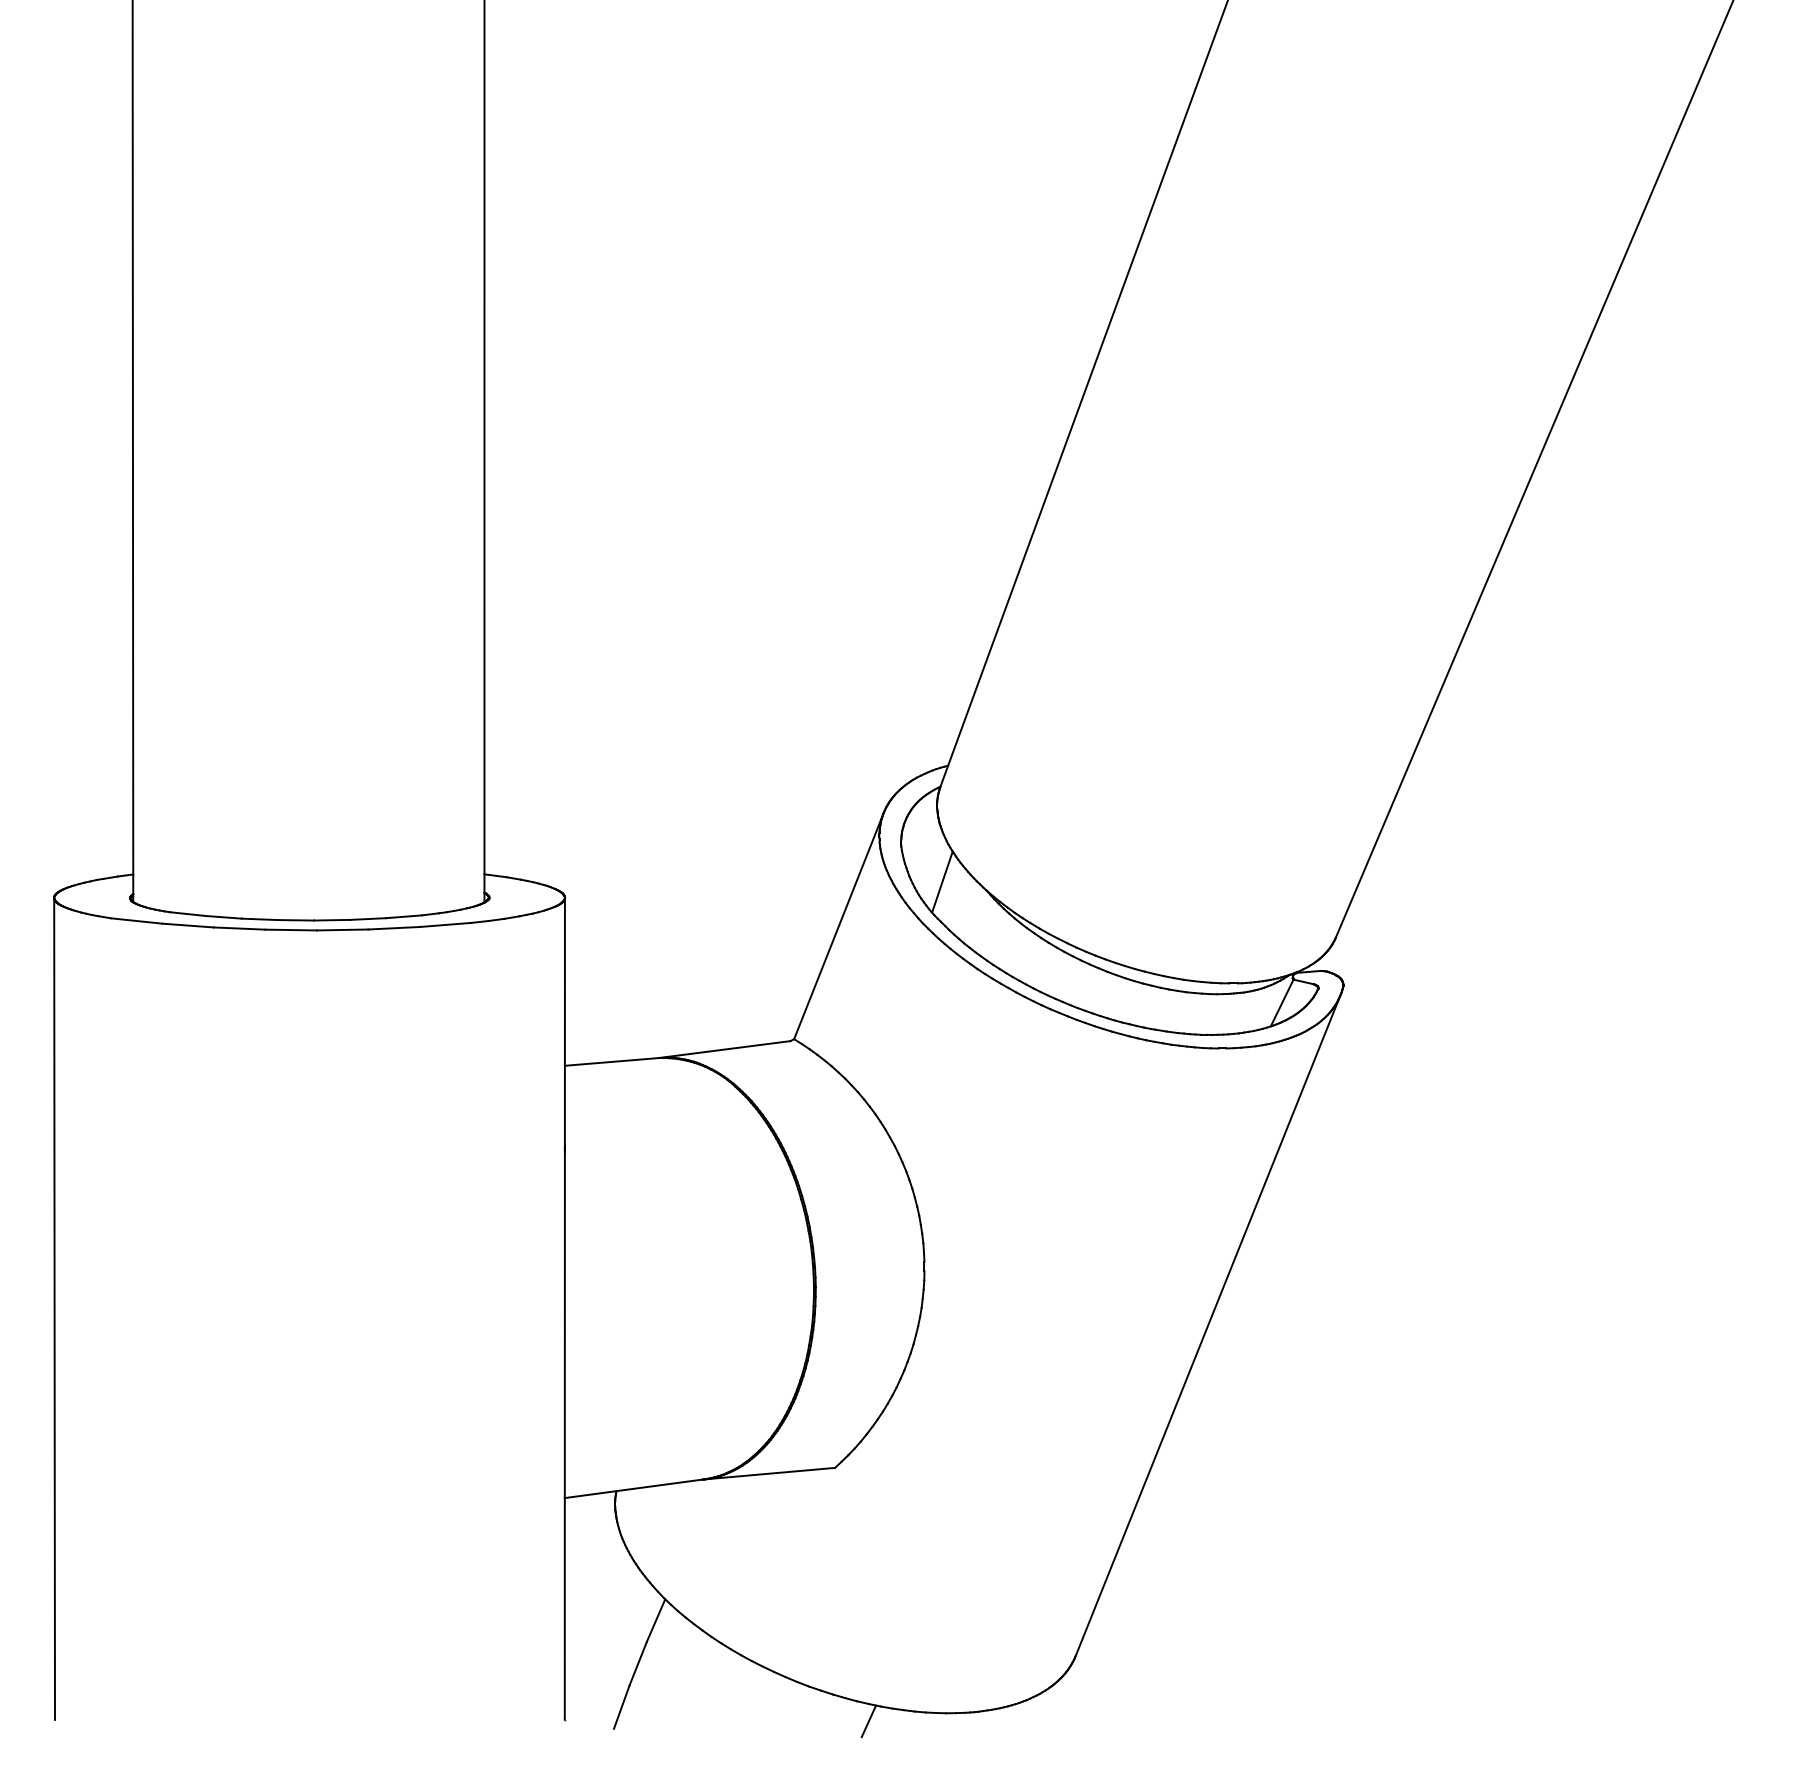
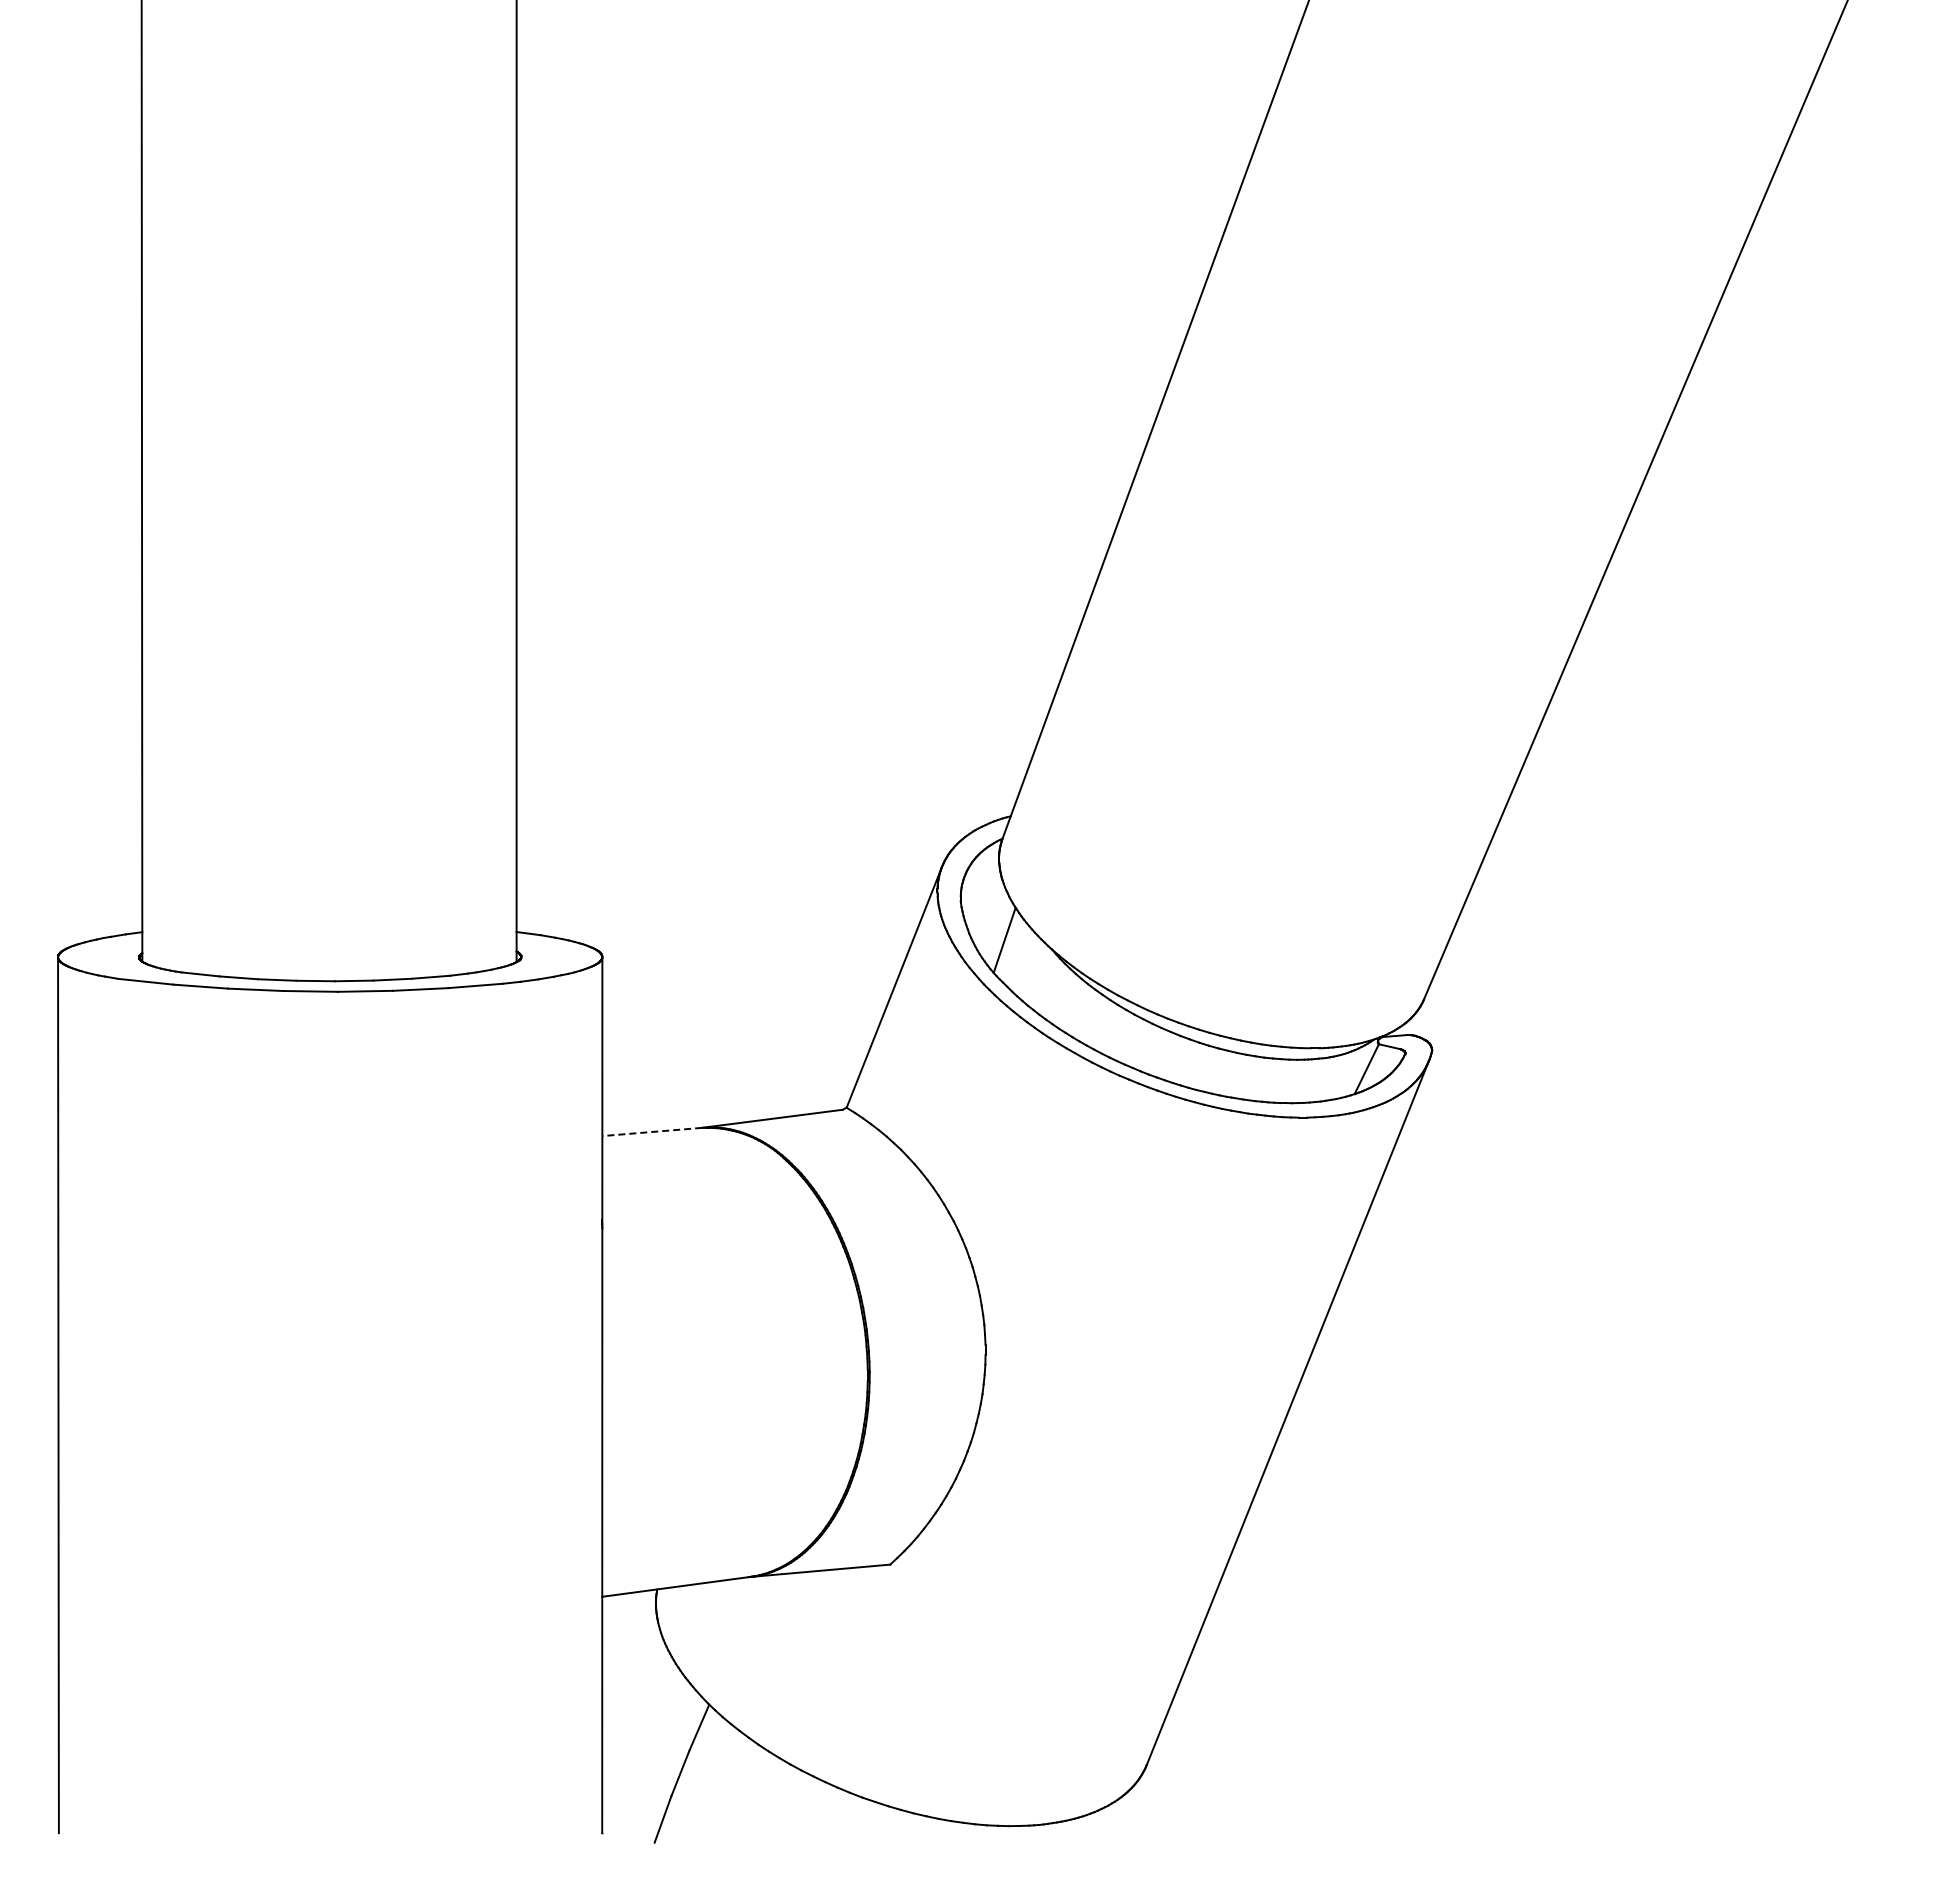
line: (611, 1062) -> (651, 1132), solid -> dashed
line: (868, 1721) -> (925, 1834), removed

